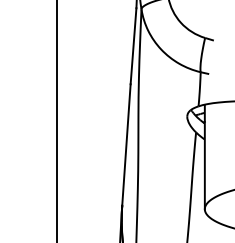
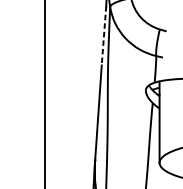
line: (133, 46) -> (103, 36), solid -> dashed

